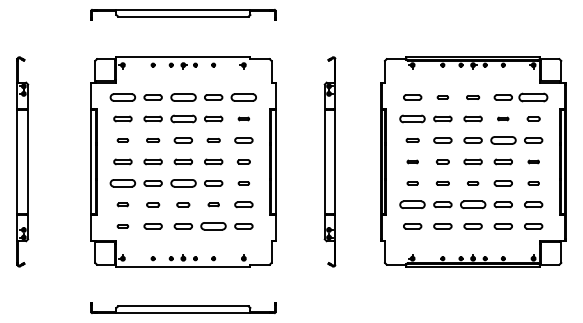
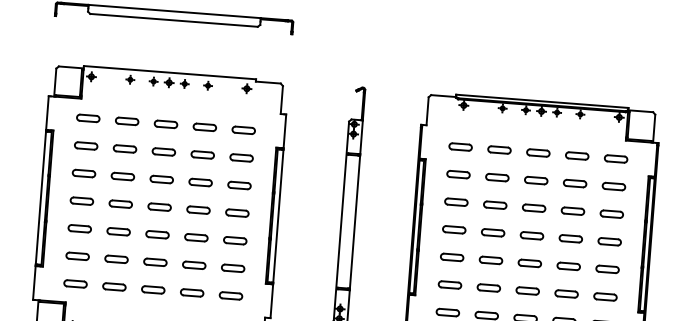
part: (122, 97) -> (87, 118), size x0.71
part: (182, 97) -> (164, 124), size x0.71
part: (243, 97) -> (243, 130), size x0.71
part: (442, 97) -> (499, 149), size x1.67
part: (472, 97) -> (537, 152), size x1.43
part: (533, 97) -> (615, 158), size x0.62
part: (182, 118) -> (162, 151), size x0.71
part: (243, 118) -> (241, 157), size x1.67
part: (412, 118) -> (458, 173), size x0.71
part: (502, 118) -> (574, 182), size x1.67
part: (533, 118) -> (613, 185), size x1.43
part: (122, 140) -> (83, 173), size x1.67
part: (152, 140) -> (122, 176), size x1.43
part: (213, 140) -> (200, 182), size x1.43
part: (412, 140) -> (456, 202), size x1.43
part: (502, 140) -> (571, 211), size x0.71
part: (243, 161) -> (236, 212), size x1.43
part: (412, 161) -> (454, 229), size x1.67
part: (442, 161) -> (492, 232), size x1.43
part: (533, 161) -> (609, 241), size x1.67
part: (122, 183) -> (79, 228), size x0.71
part: (182, 183) -> (156, 234), size x0.71
part: (243, 183) -> (234, 240), size x1.67
part: (412, 183) -> (451, 257), size x1.67
part: (442, 183) -> (490, 260), size x1.43
part: (472, 183) -> (529, 263), size x1.67
part: (533, 183) -> (607, 269), size x1.67
part: (122, 204) -> (77, 255), size x1.67
part: (152, 204) -> (115, 258), size x1.43
part: (182, 204) -> (154, 261), size x1.43
part: (213, 204) -> (194, 264), size x1.67
part: (412, 204) -> (449, 284), size x0.71
part: (472, 204) -> (526, 290), size x0.71
part: (122, 226) -> (74, 284), size x1.67
part: (213, 226) -> (191, 293), size x0.71

